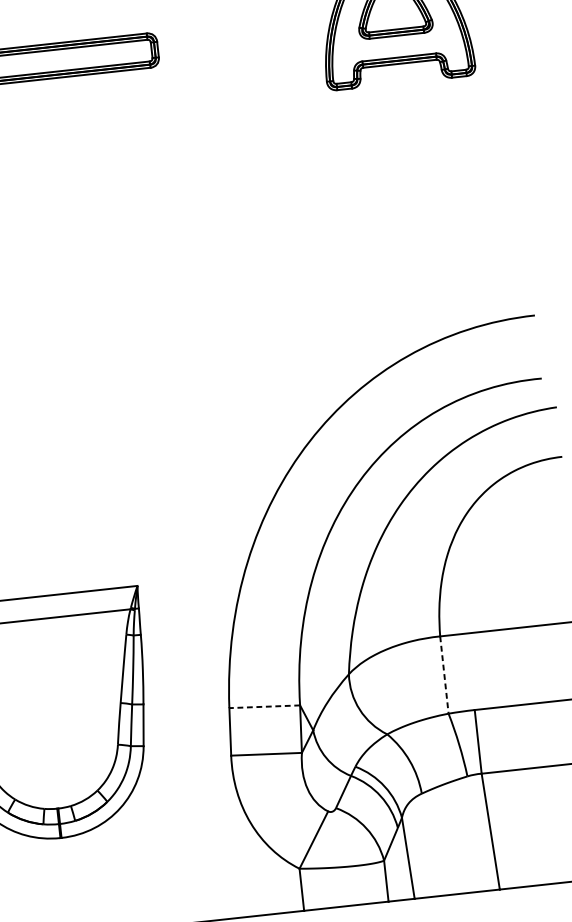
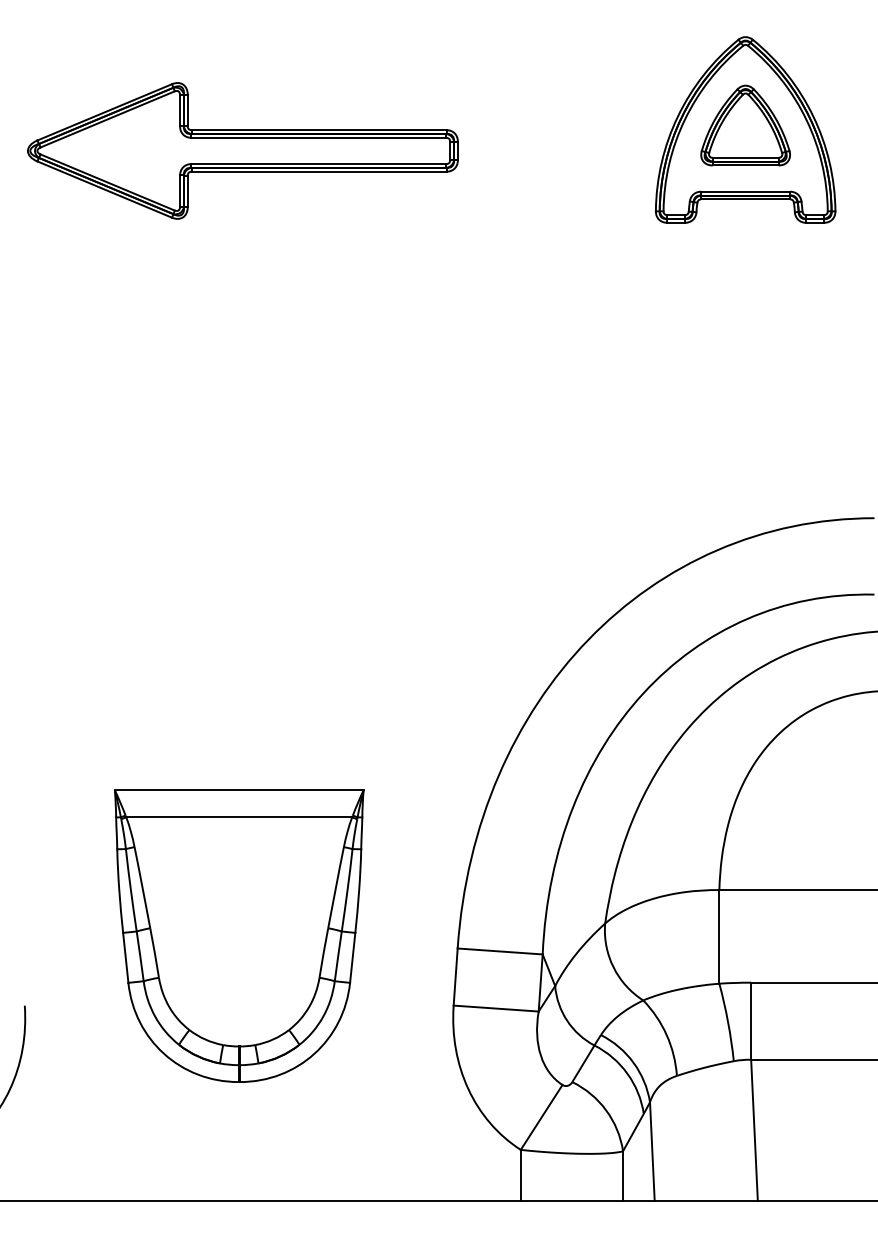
line: (444, 674) -> (719, 936), dashed -> solid
line: (265, 706) -> (500, 951), dashed -> solid

